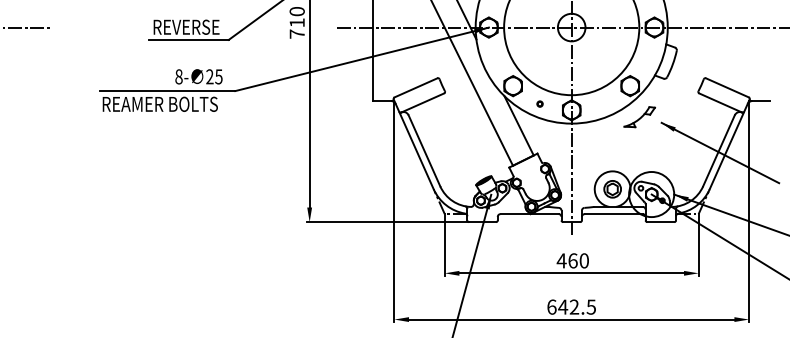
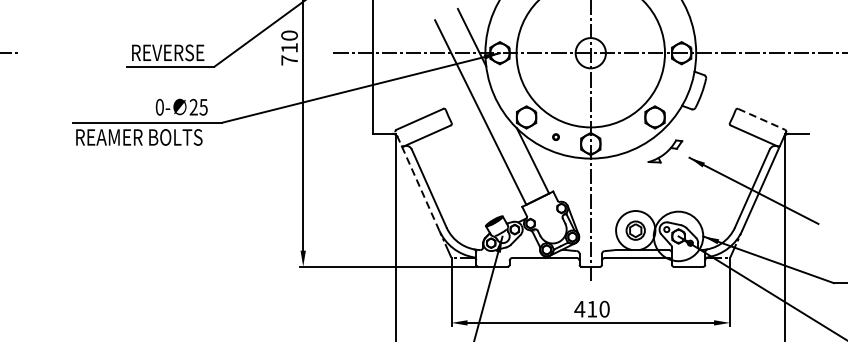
text: (178, 76) -> (159, 106), 8- -> 0-
line: (727, 88) -> (761, 120), solid -> dashed
line: (413, 143) -> (417, 180), solid -> dashed
text: (572, 260) -> (591, 308), 460 -> 410

